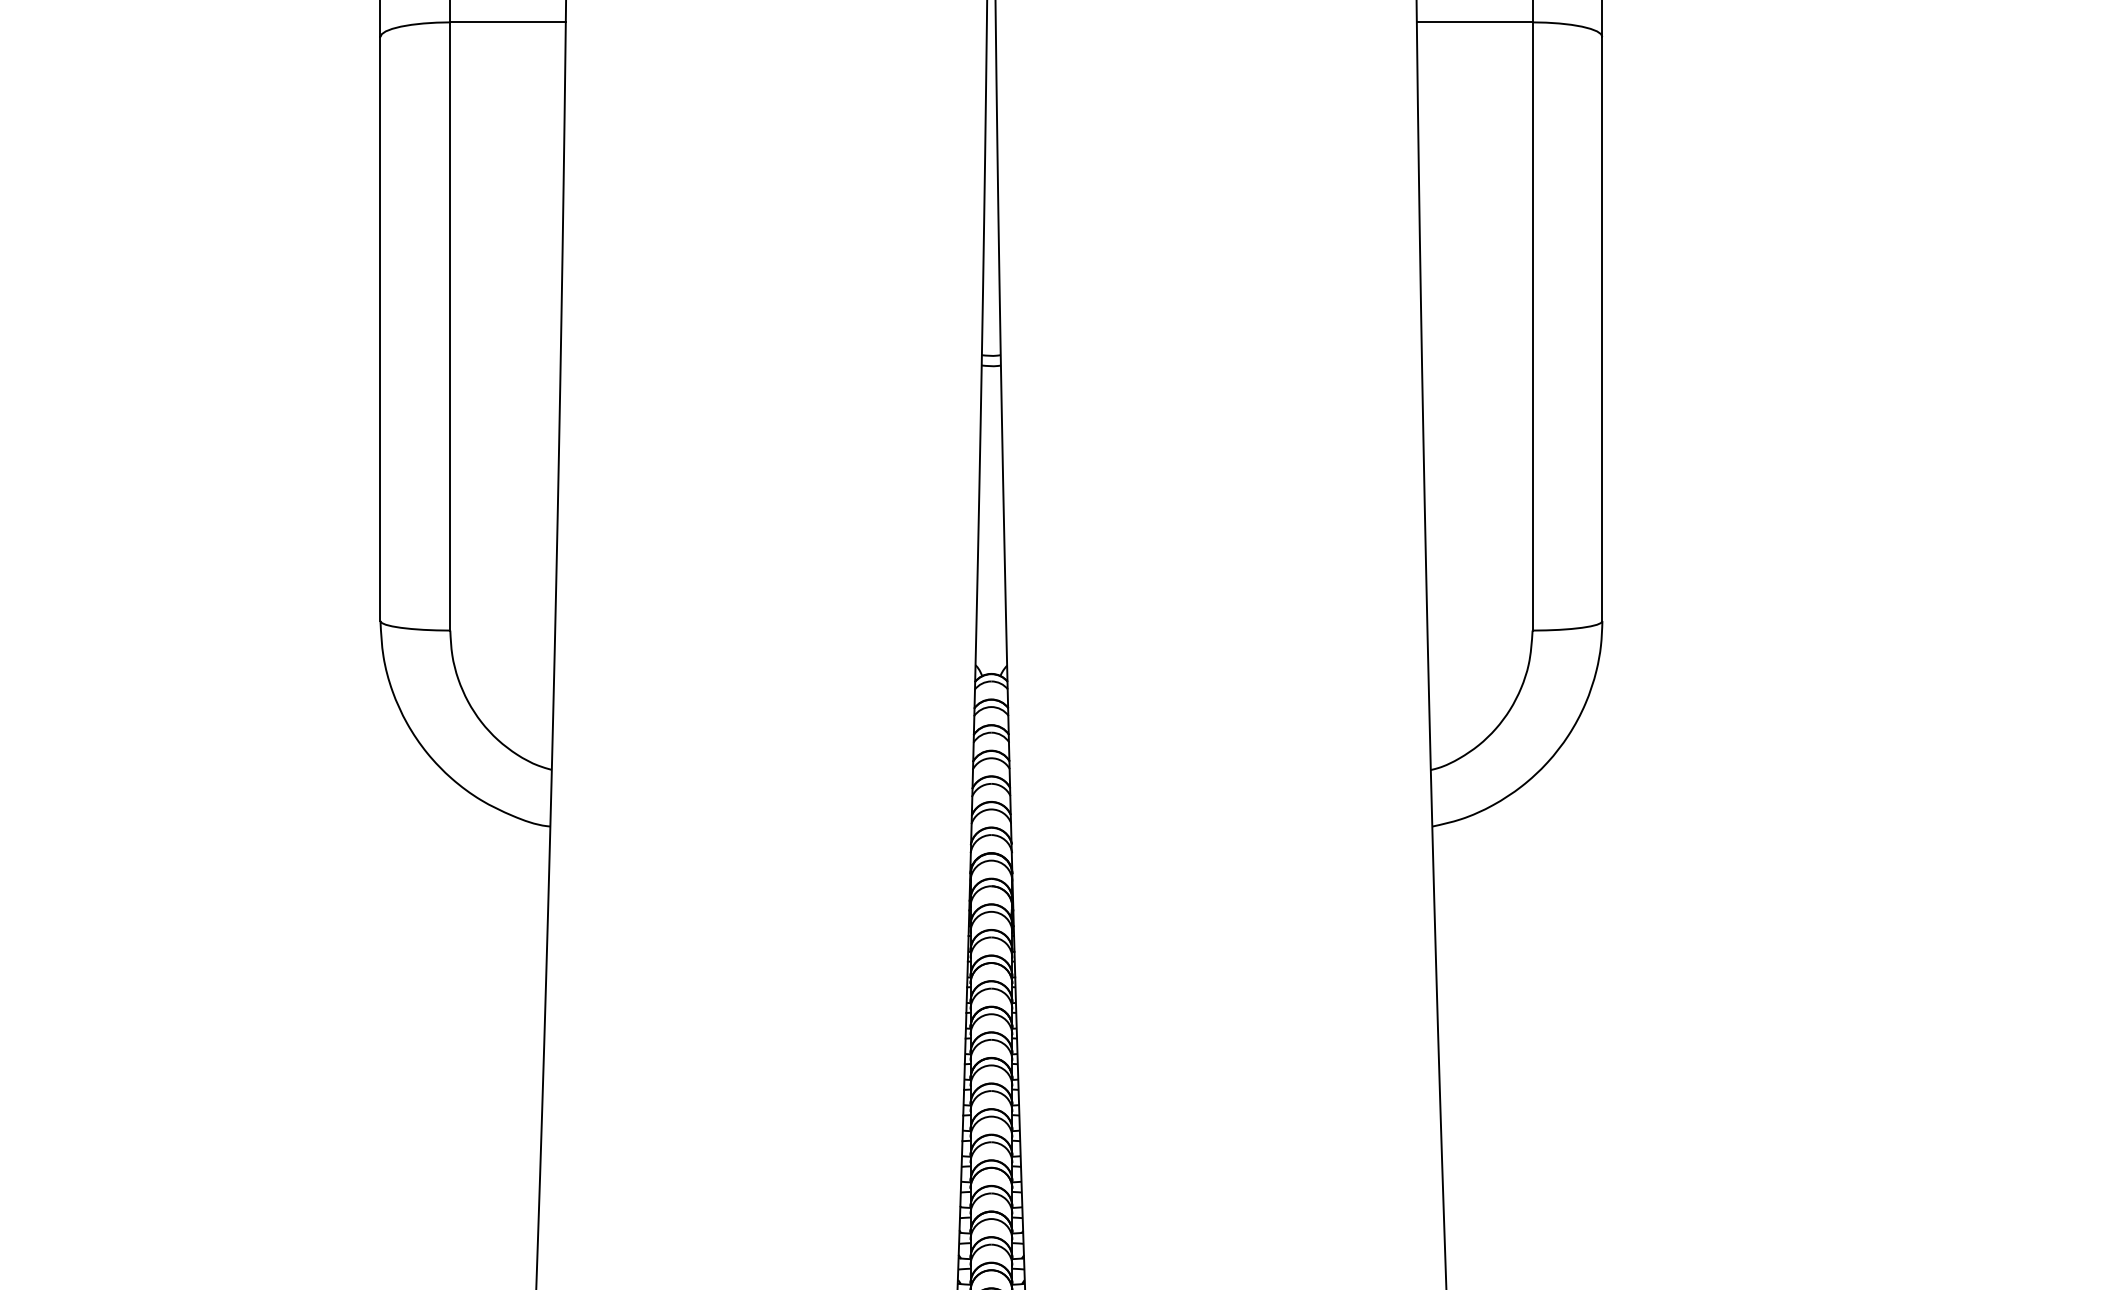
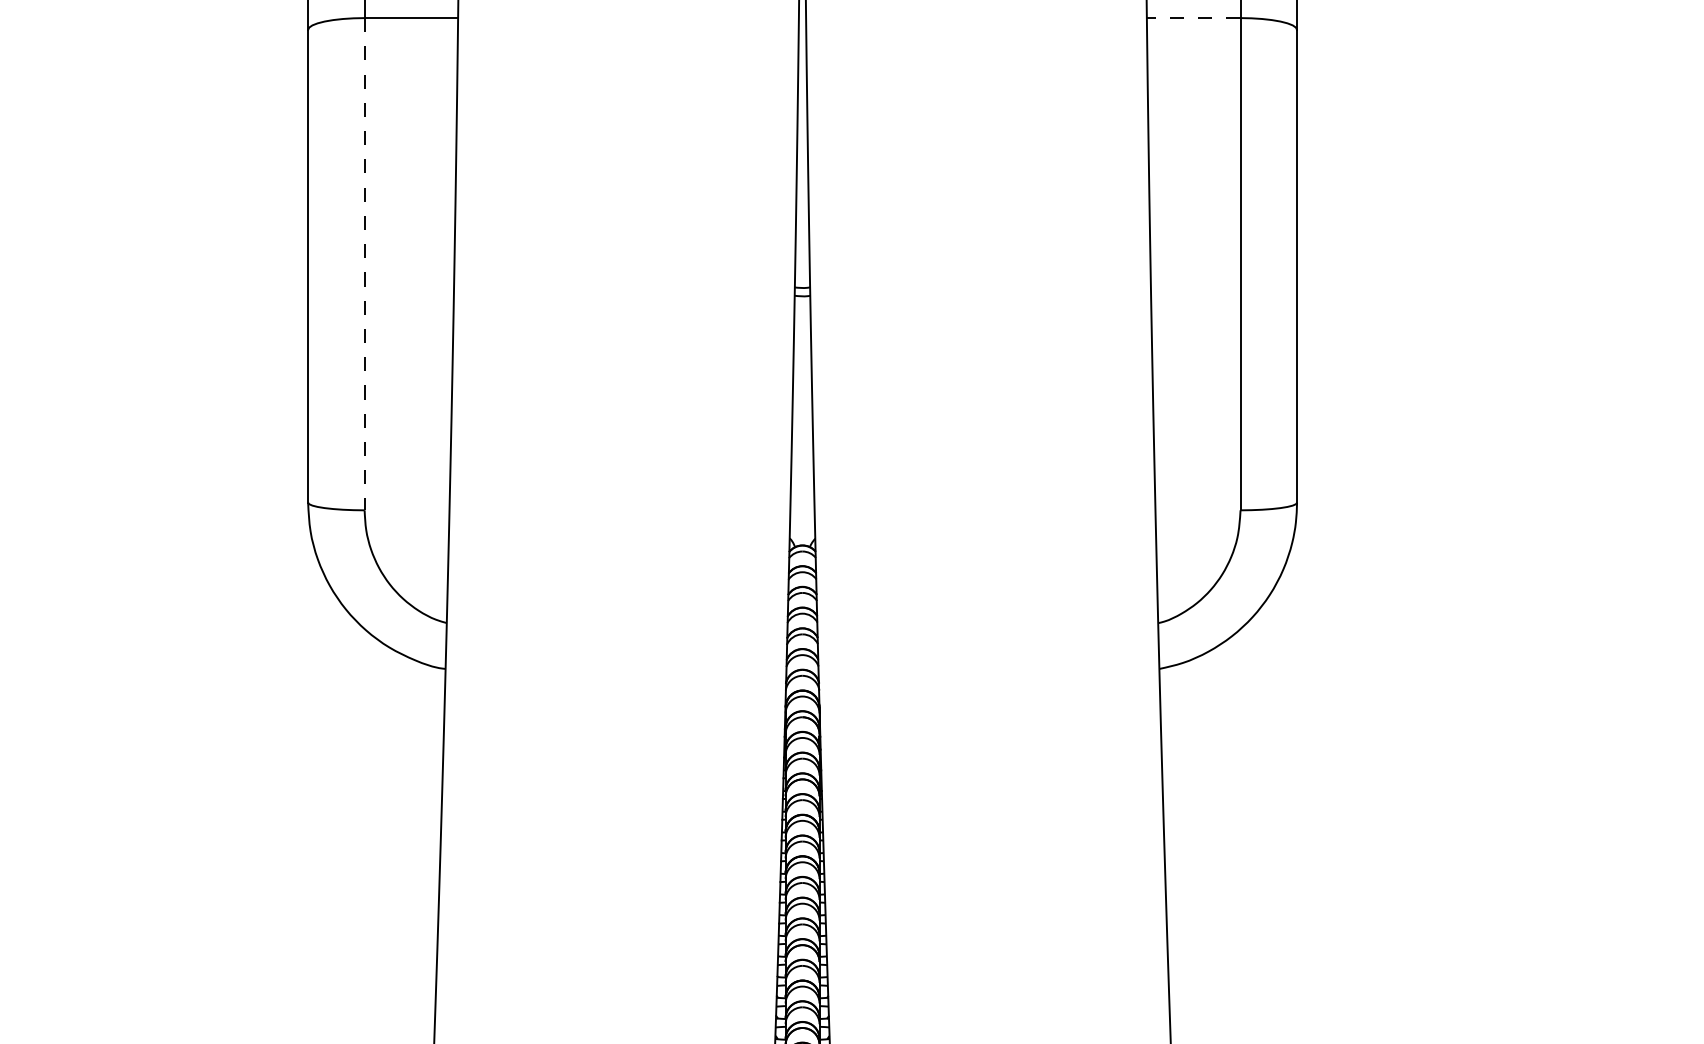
line: (1474, 22) -> (1193, 18), solid -> dashed
line: (450, 326) -> (364, 264), solid -> dashed

